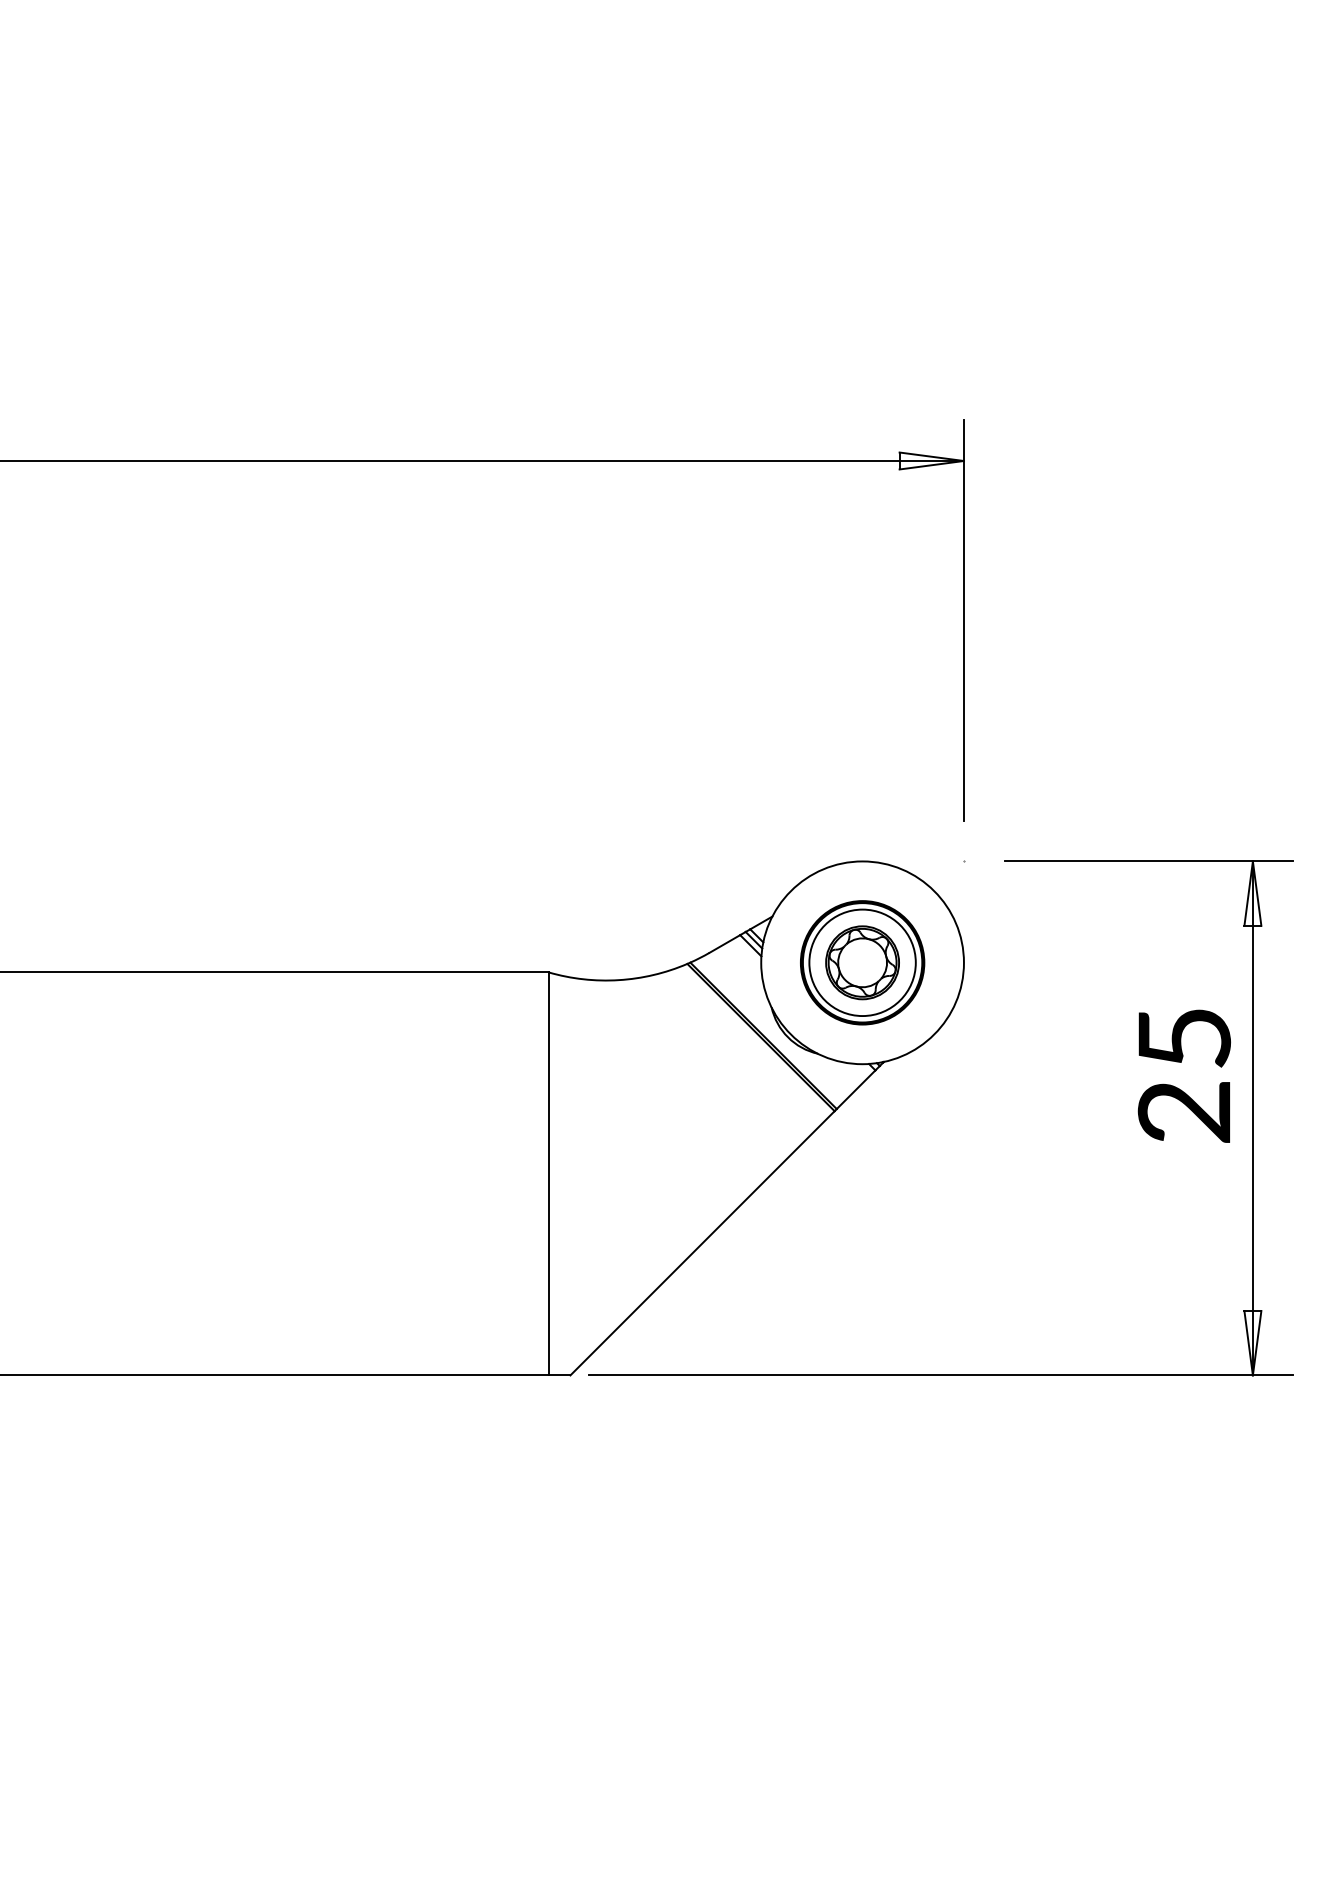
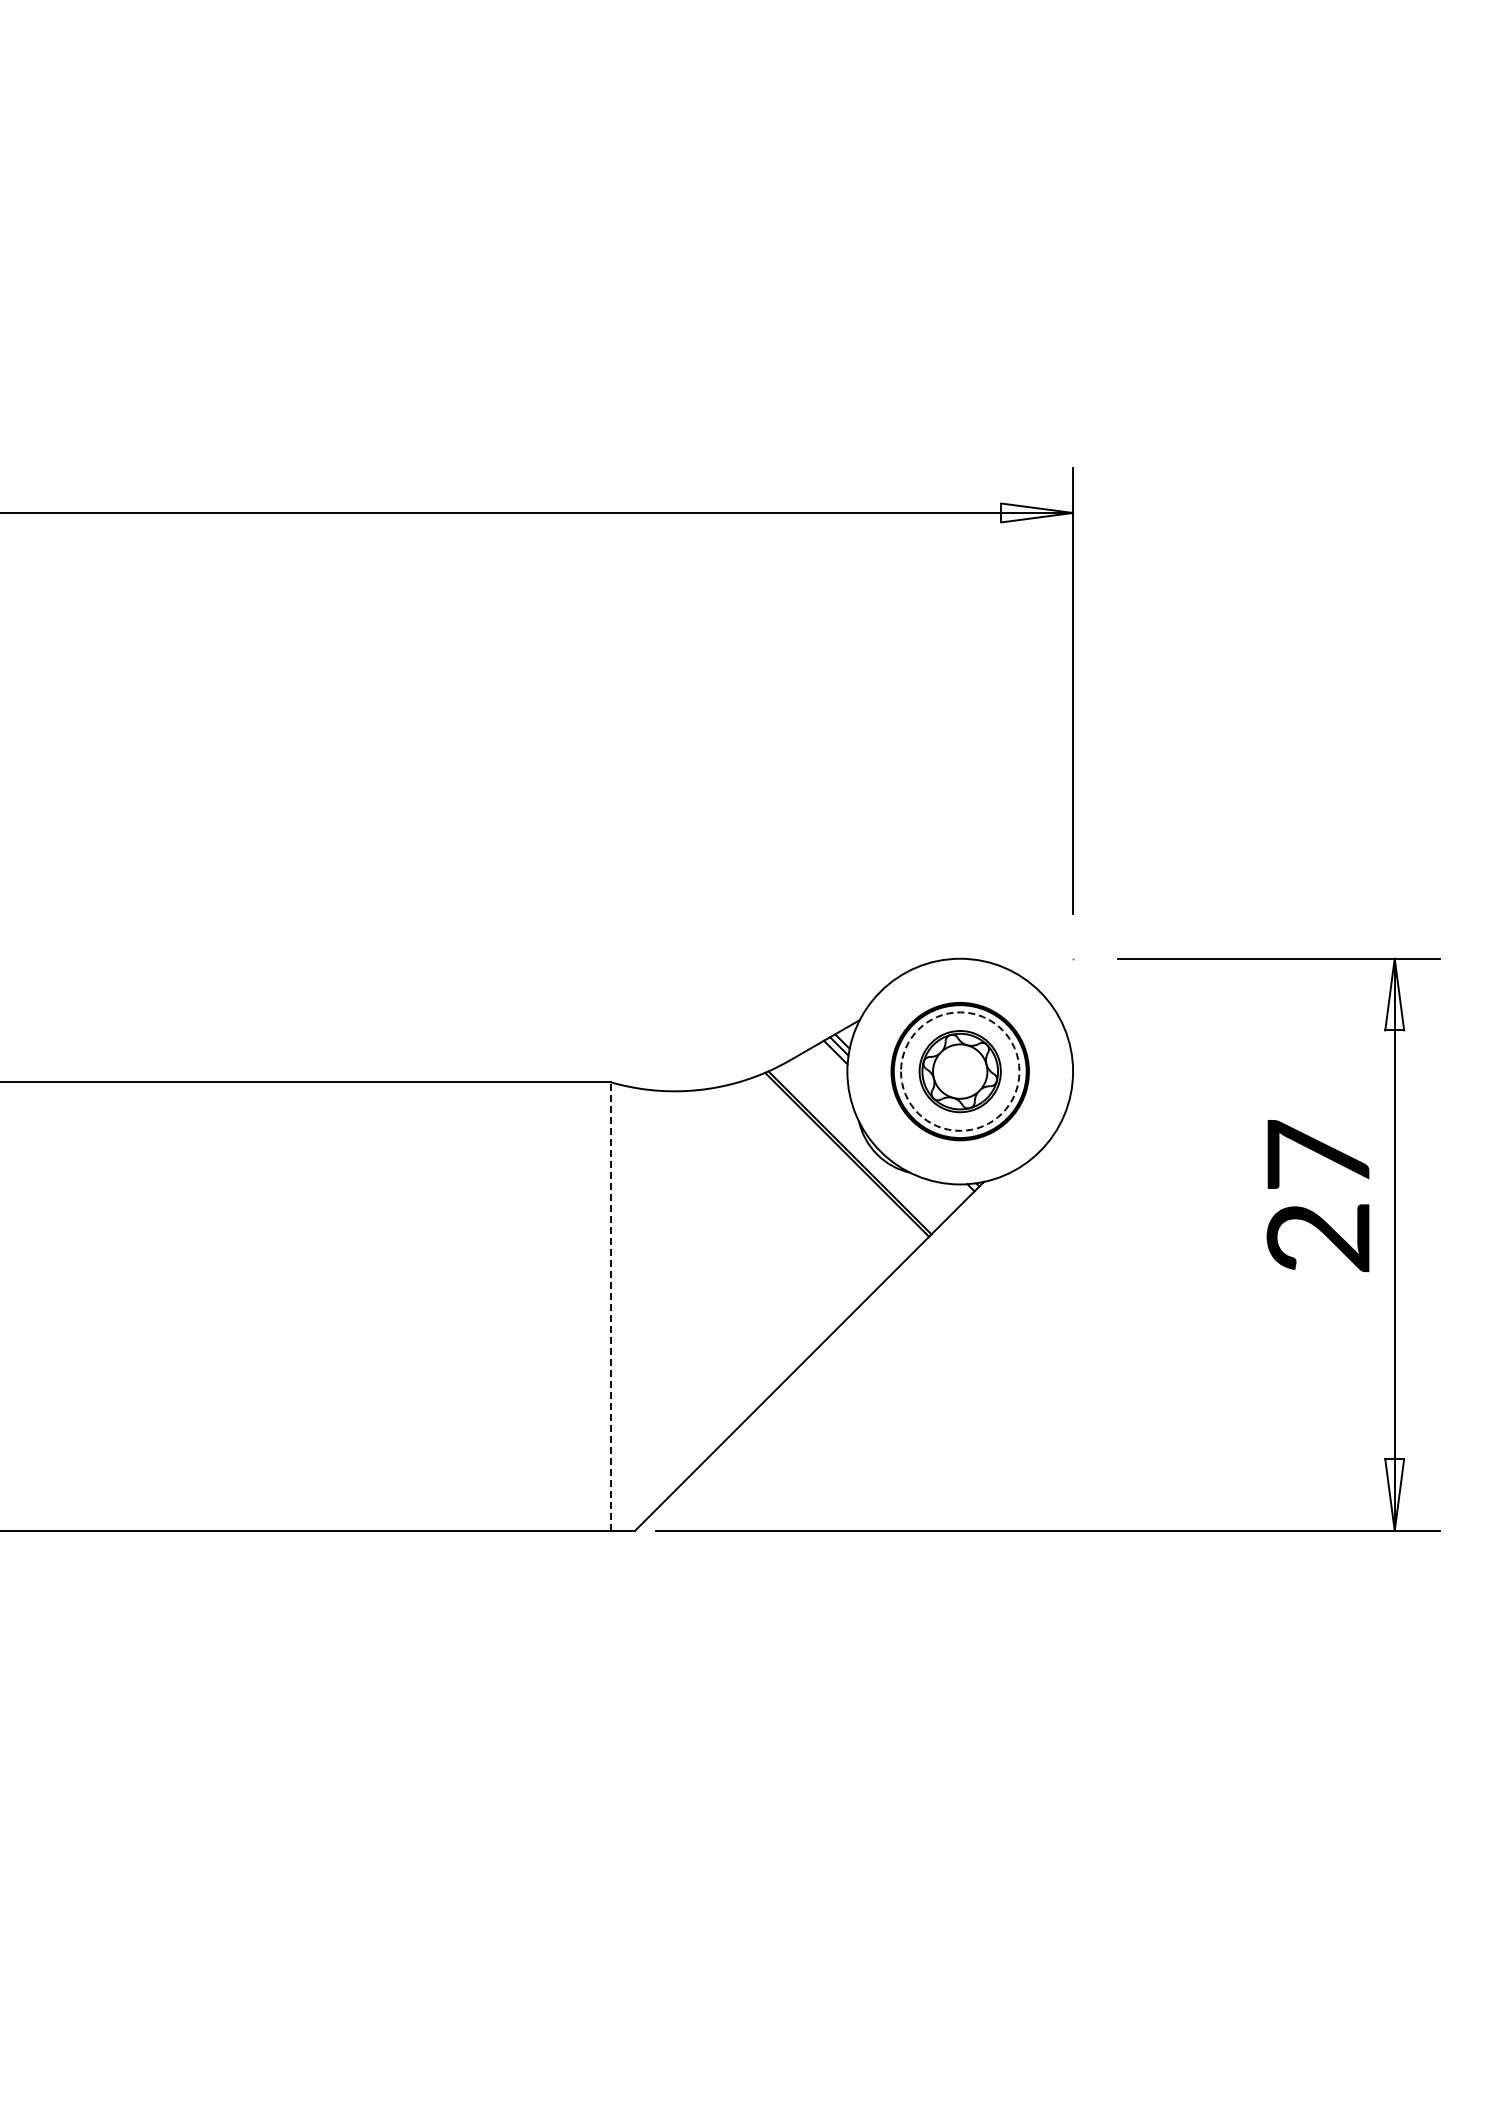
circle: (861, 962) -> (959, 1071), solid -> dashed
text: (1184, 1037) -> (1318, 1154), 25 -> 27
line: (548, 1173) -> (610, 1306), solid -> dashed

